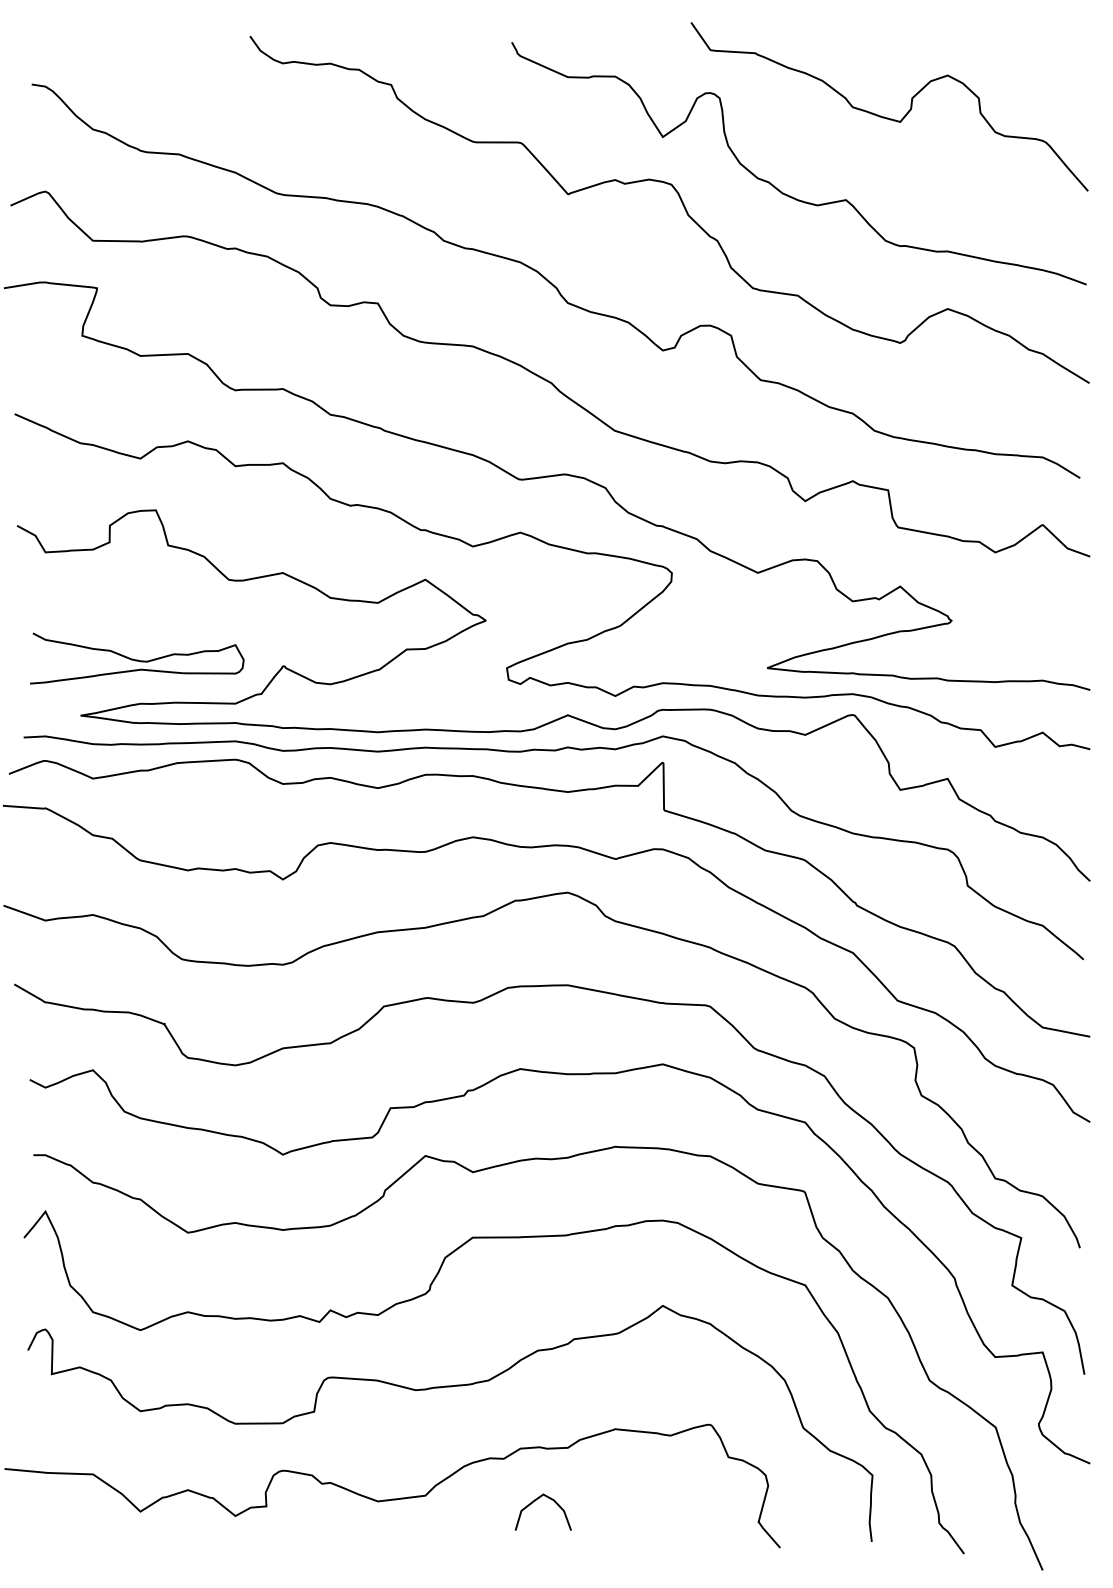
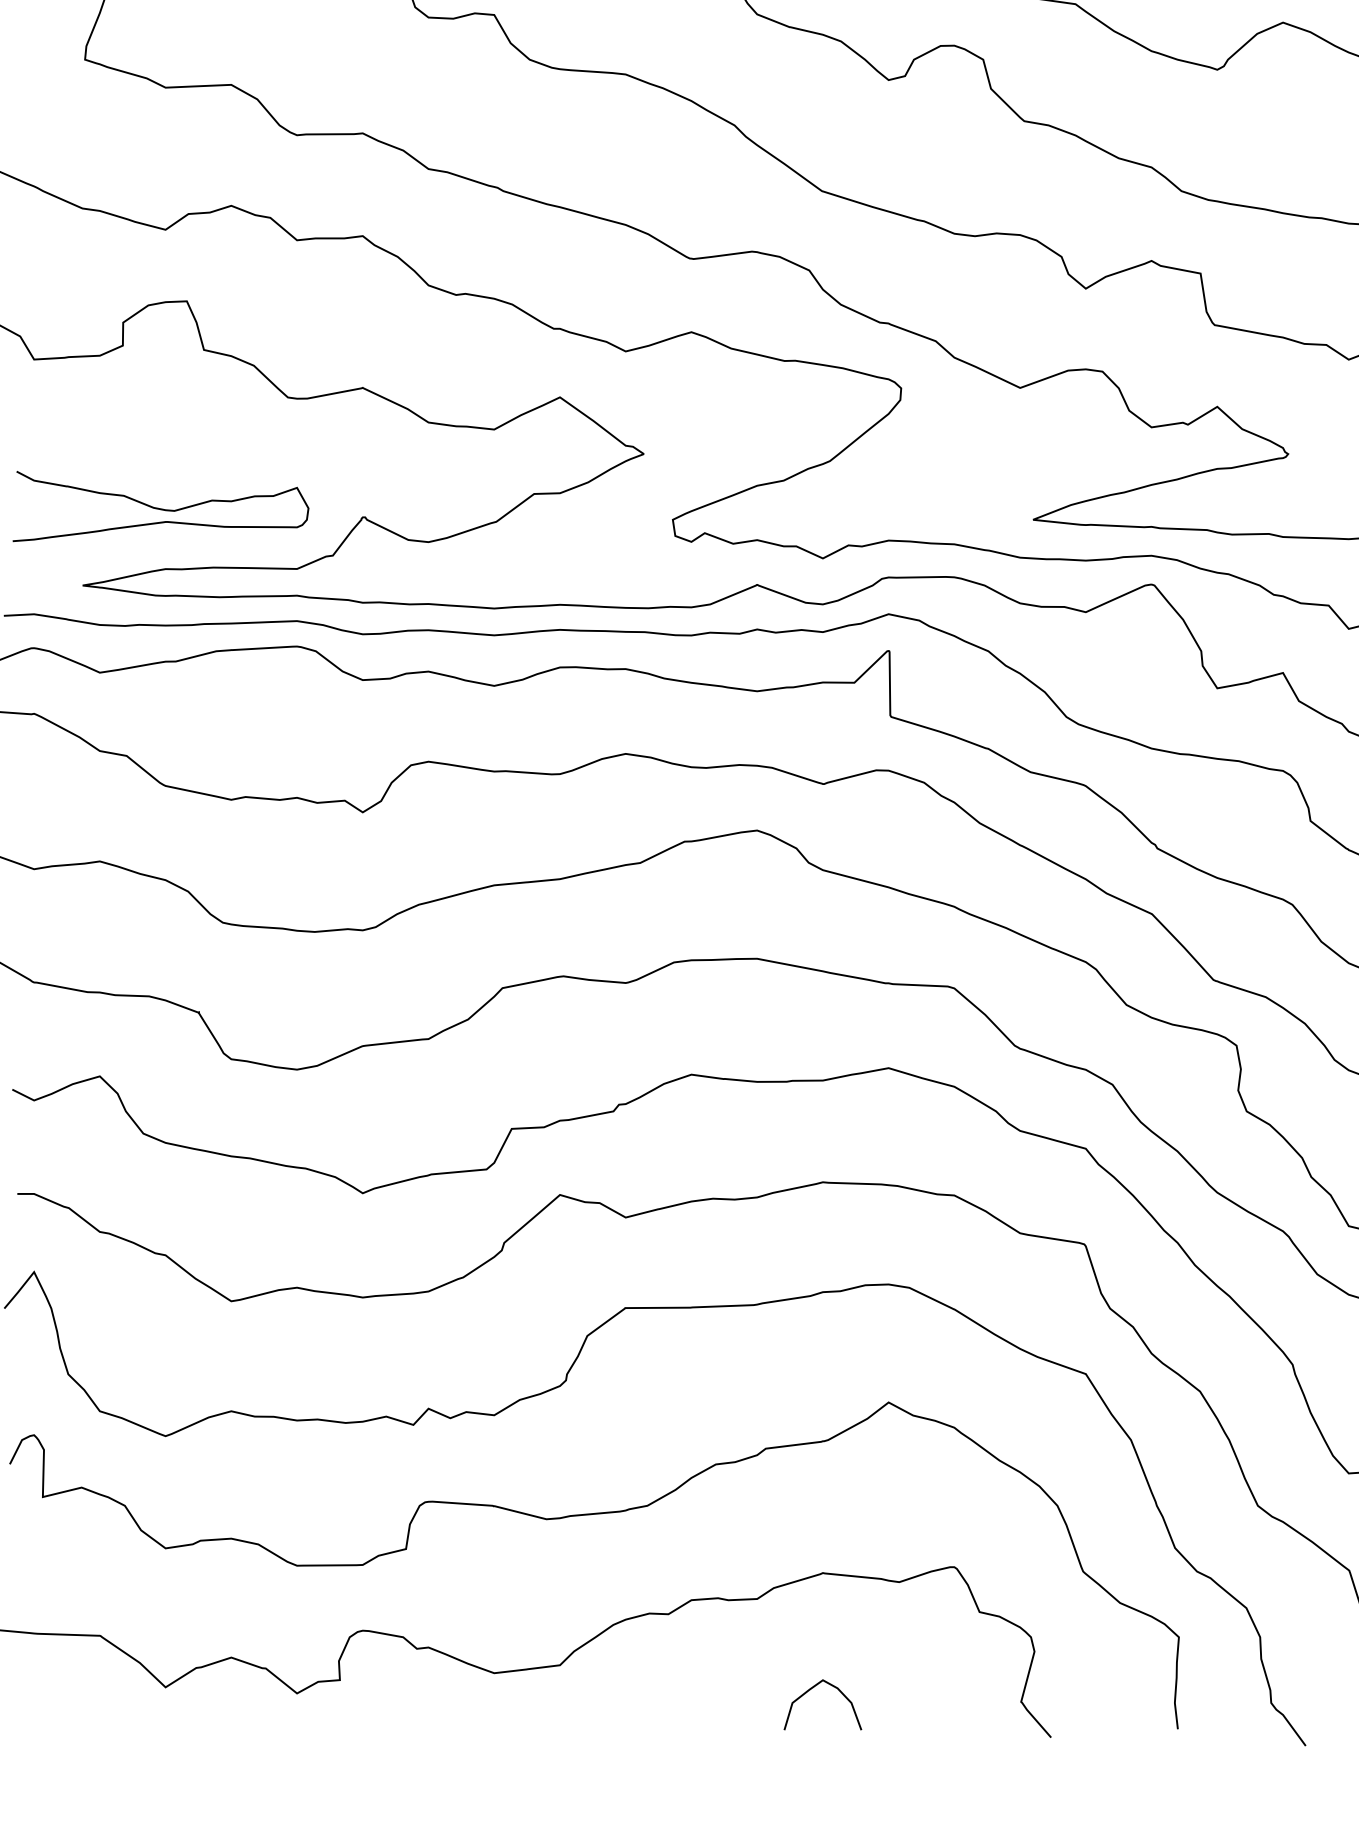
curve: (535, 1501) -> (812, 1689), moved

